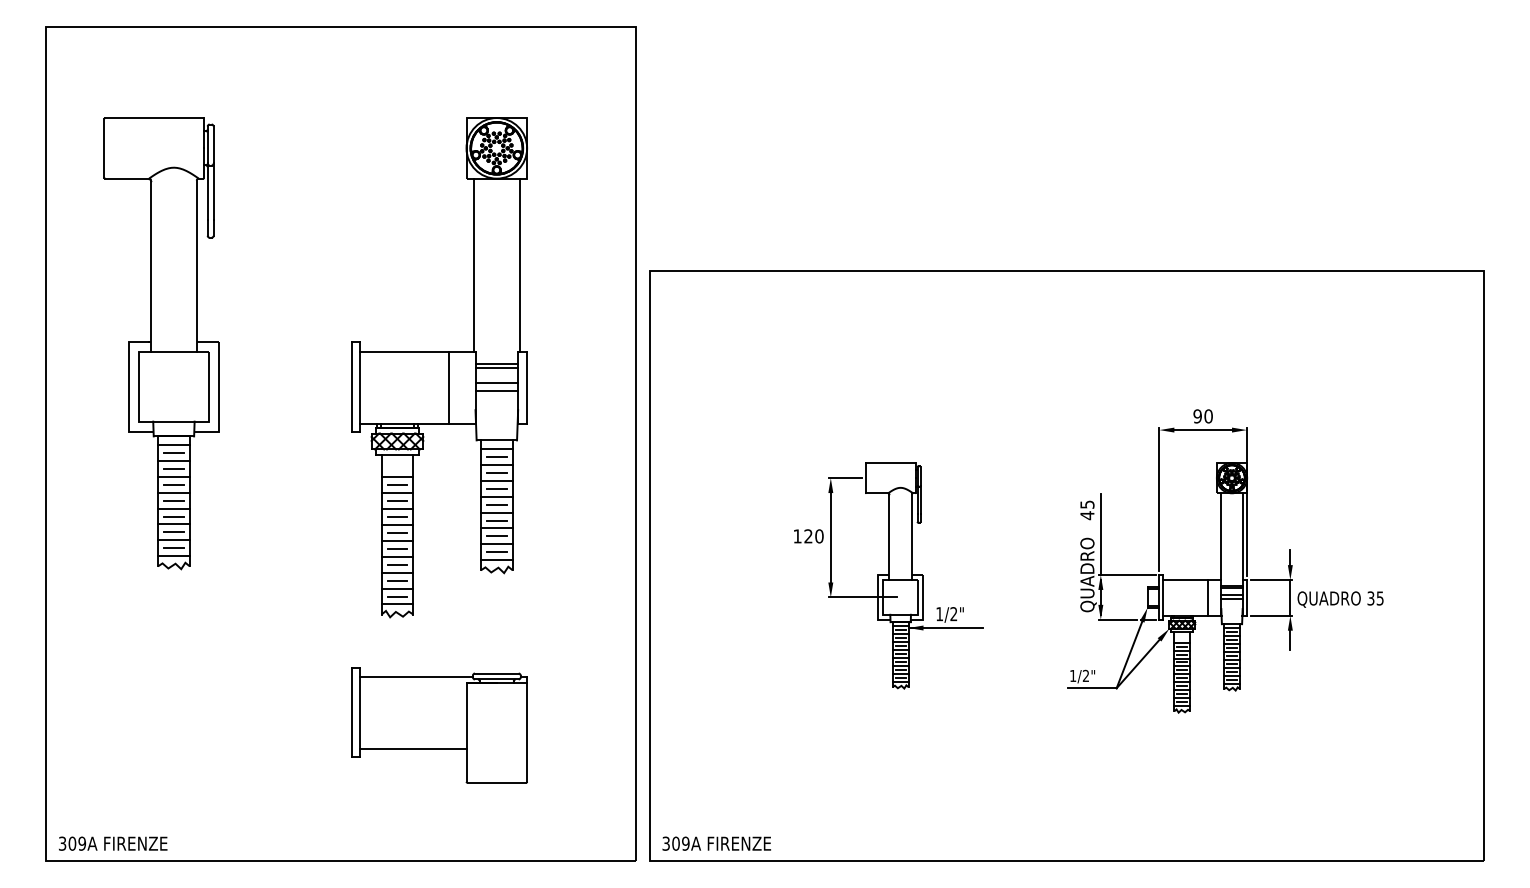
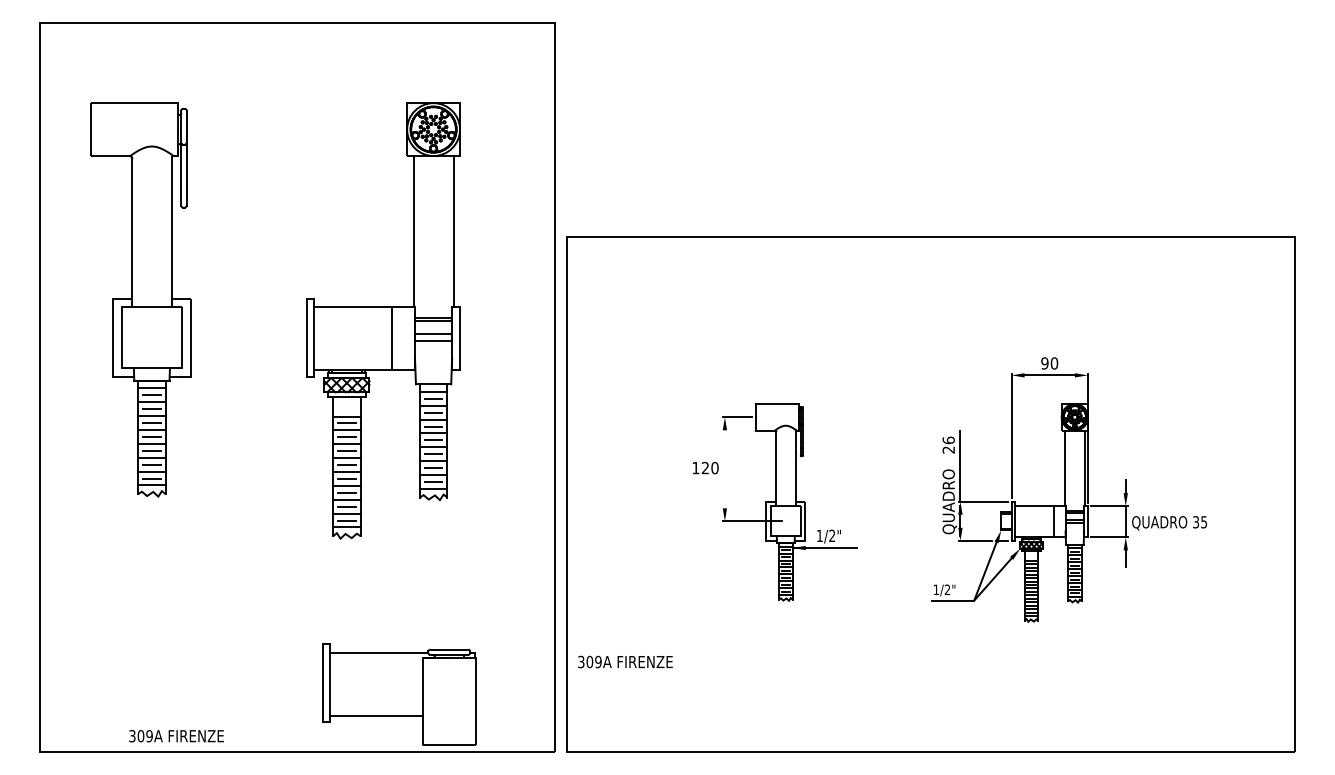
text: (1087, 510) -> (948, 445), 45 -> 26
line: (830, 537) -> (724, 469), removed
part: (439, 725) -> (399, 694), moved
text: (113, 843) -> (176, 735), moved
text: (716, 843) -> (625, 661), moved

